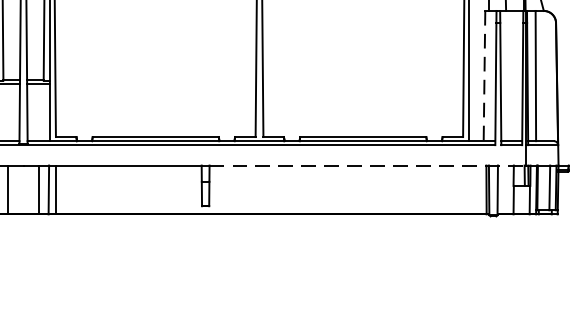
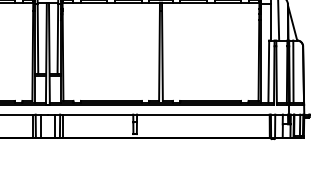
line: (483, 77) -> (268, 72), dashed -> solid
line: (367, 165) -> (212, 114), dashed -> solid

